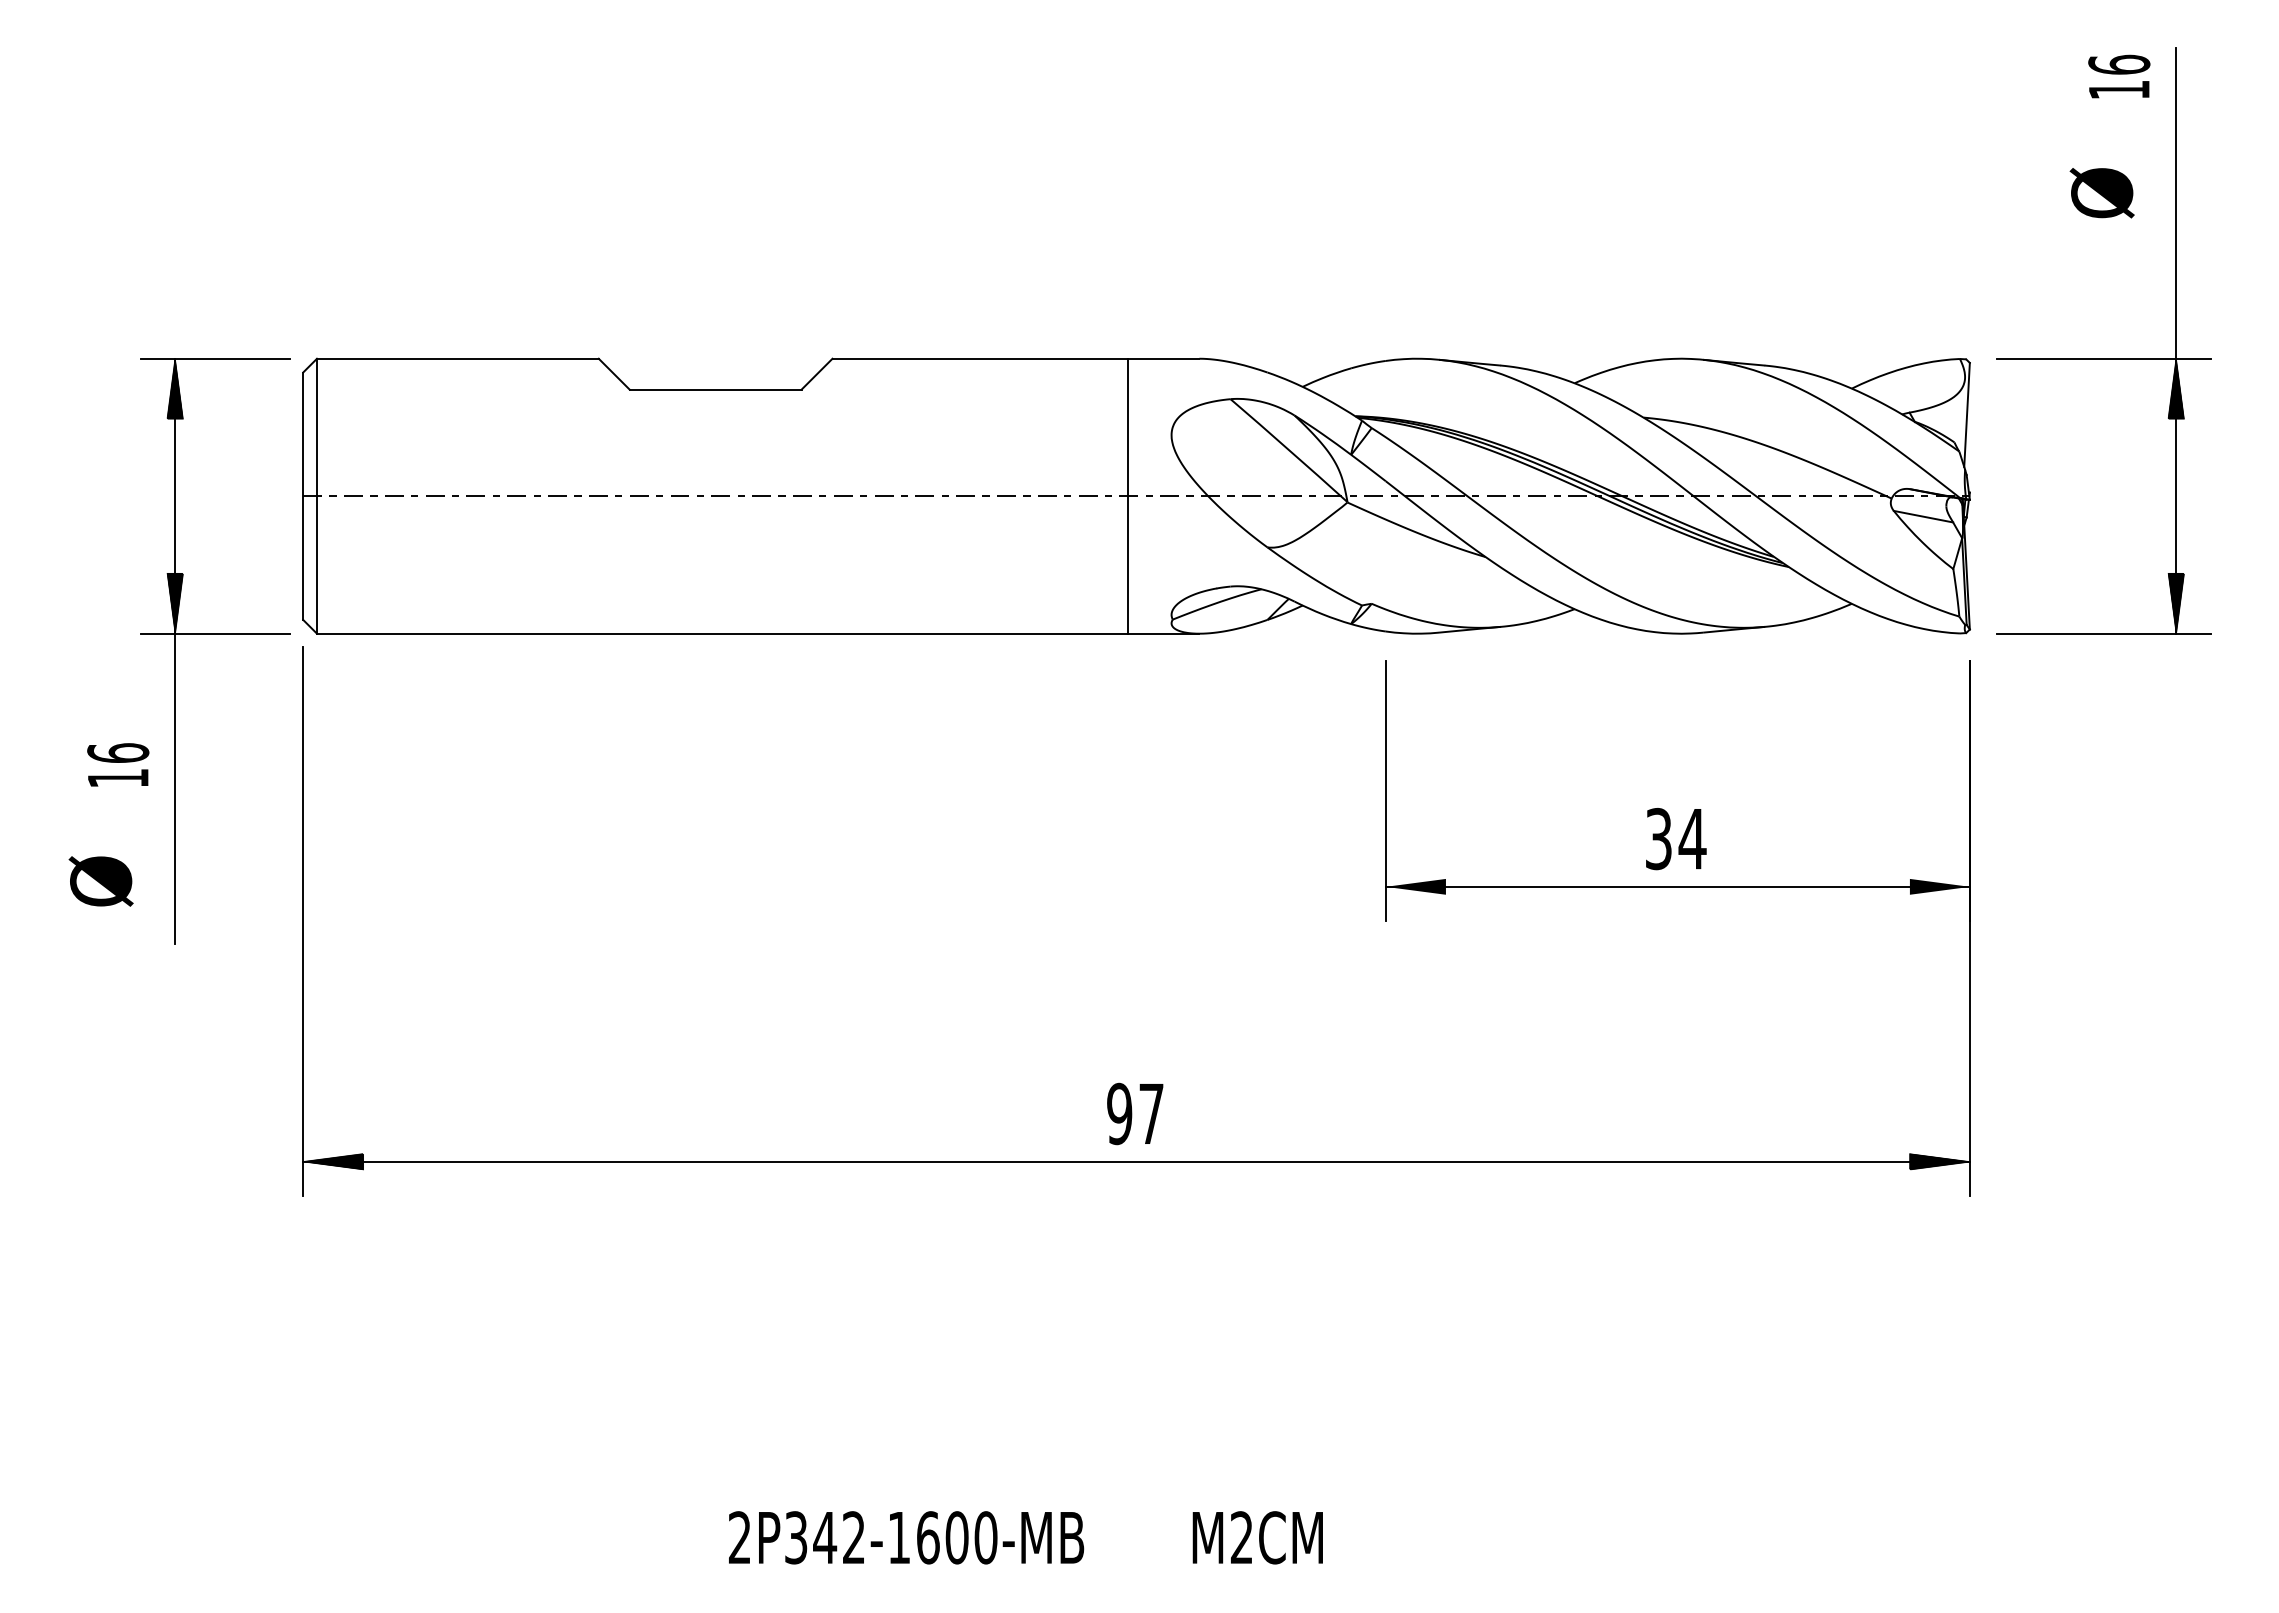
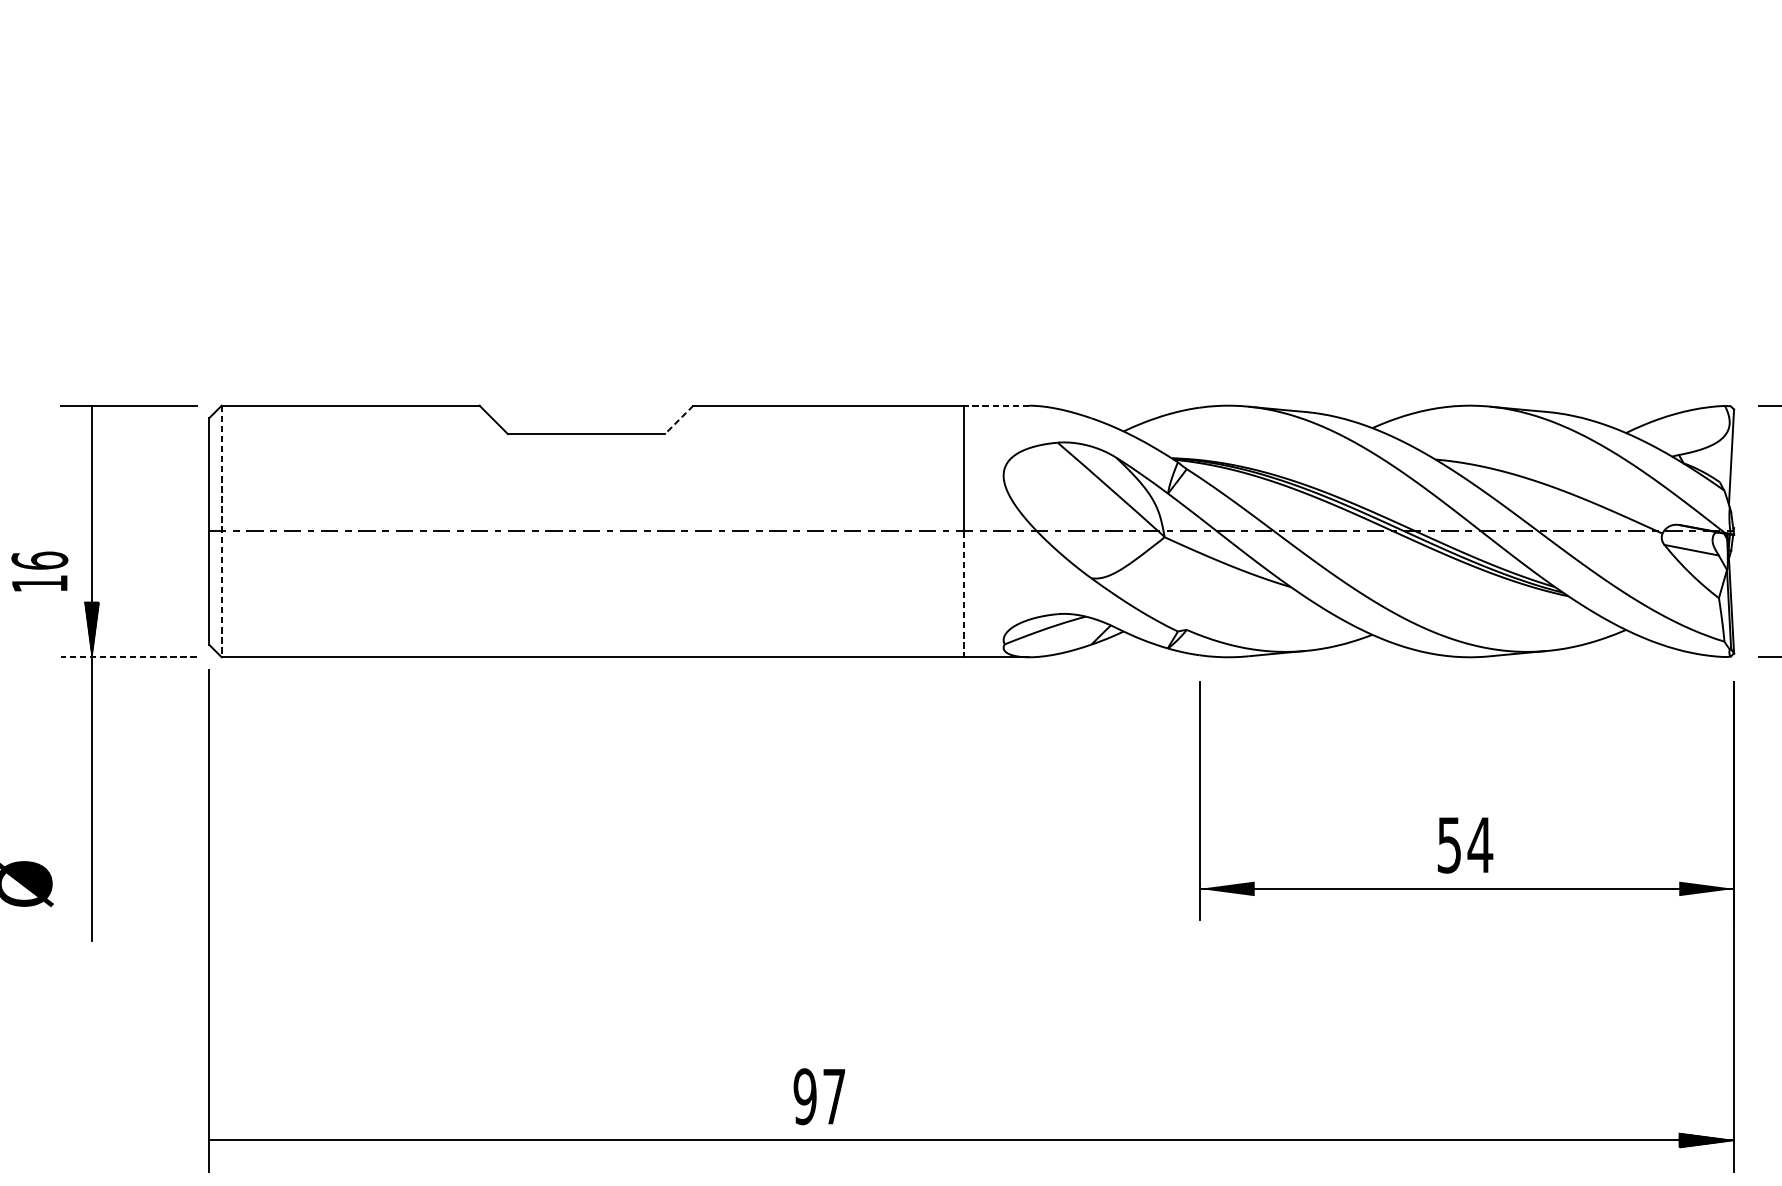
line: (1163, 358) -> (996, 405), solid -> dashed
line: (817, 374) -> (679, 420), solid -> dashed
hatch: (175, 388) -> (92, 432), removed
line: (316, 496) -> (221, 531), solid -> dashed
line: (1128, 564) -> (964, 593), solid -> dashed
line: (214, 633) -> (127, 657), solid -> dashed
text: (118, 764) -> (40, 571), moved
text: (1658, 838) -> (1449, 844), 34 -> 54
text: (1135, 1113) -> (819, 1096), moved
hatch: (333, 1161) -> (236, 1140), removed

